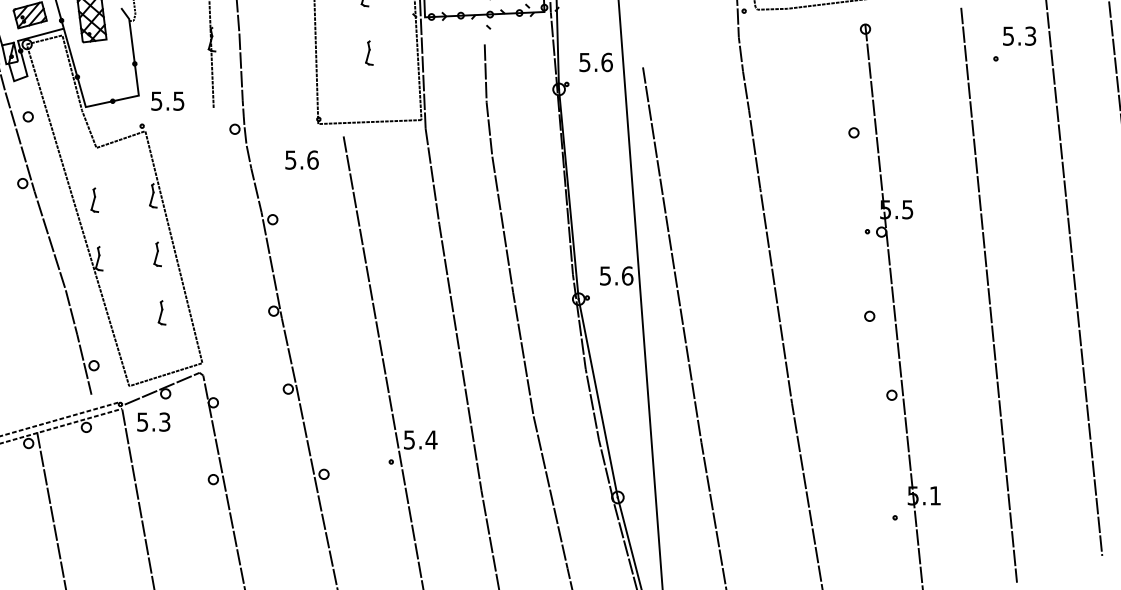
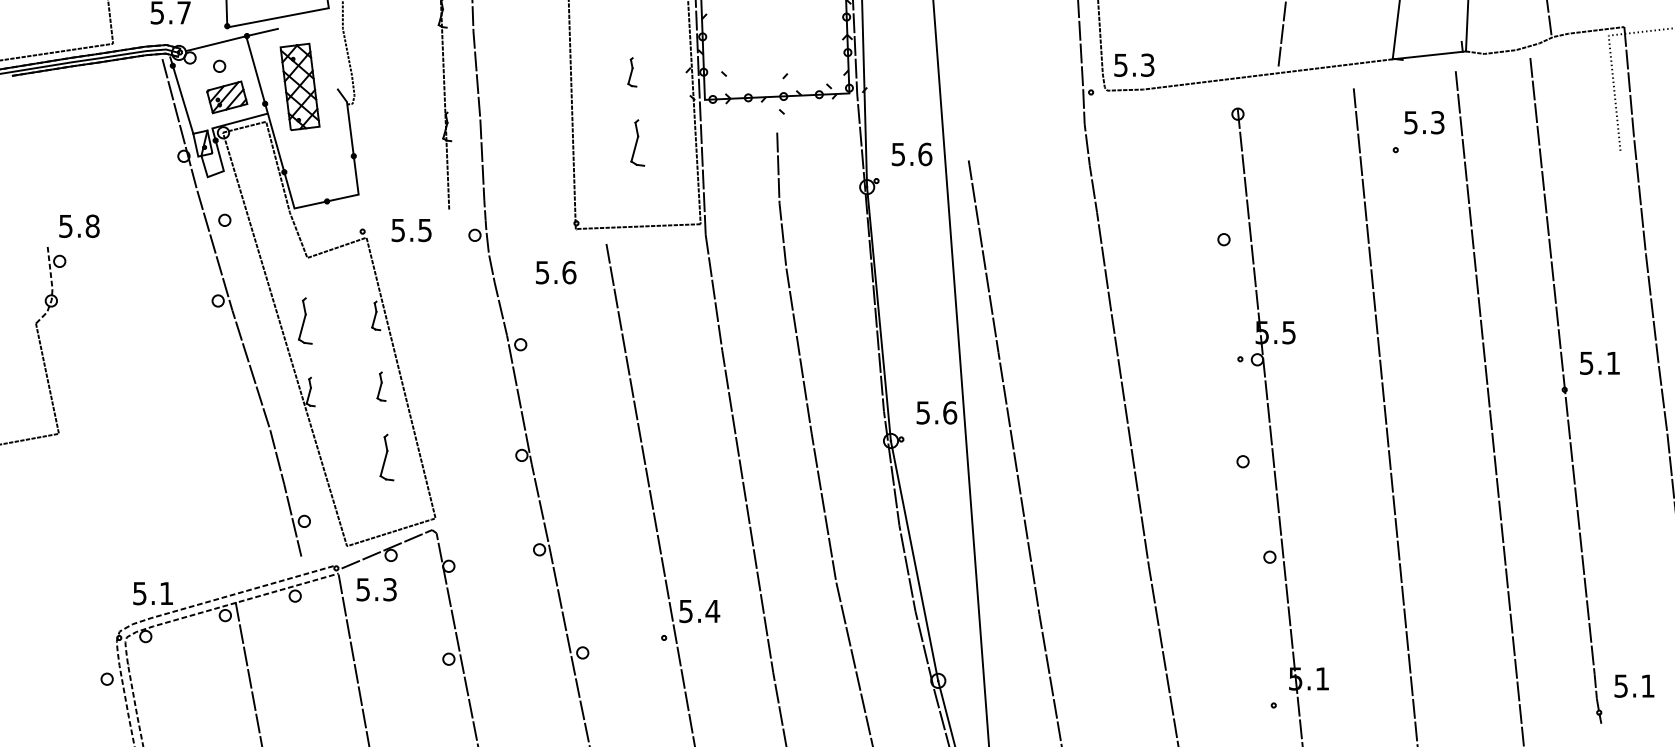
part: (369, 53) -> (637, 143), size x1.6
text: (167, 101) -> (411, 230), moved
part: (94, 200) -> (305, 321), size x1.6
part: (161, 312) -> (386, 457), size x1.6

